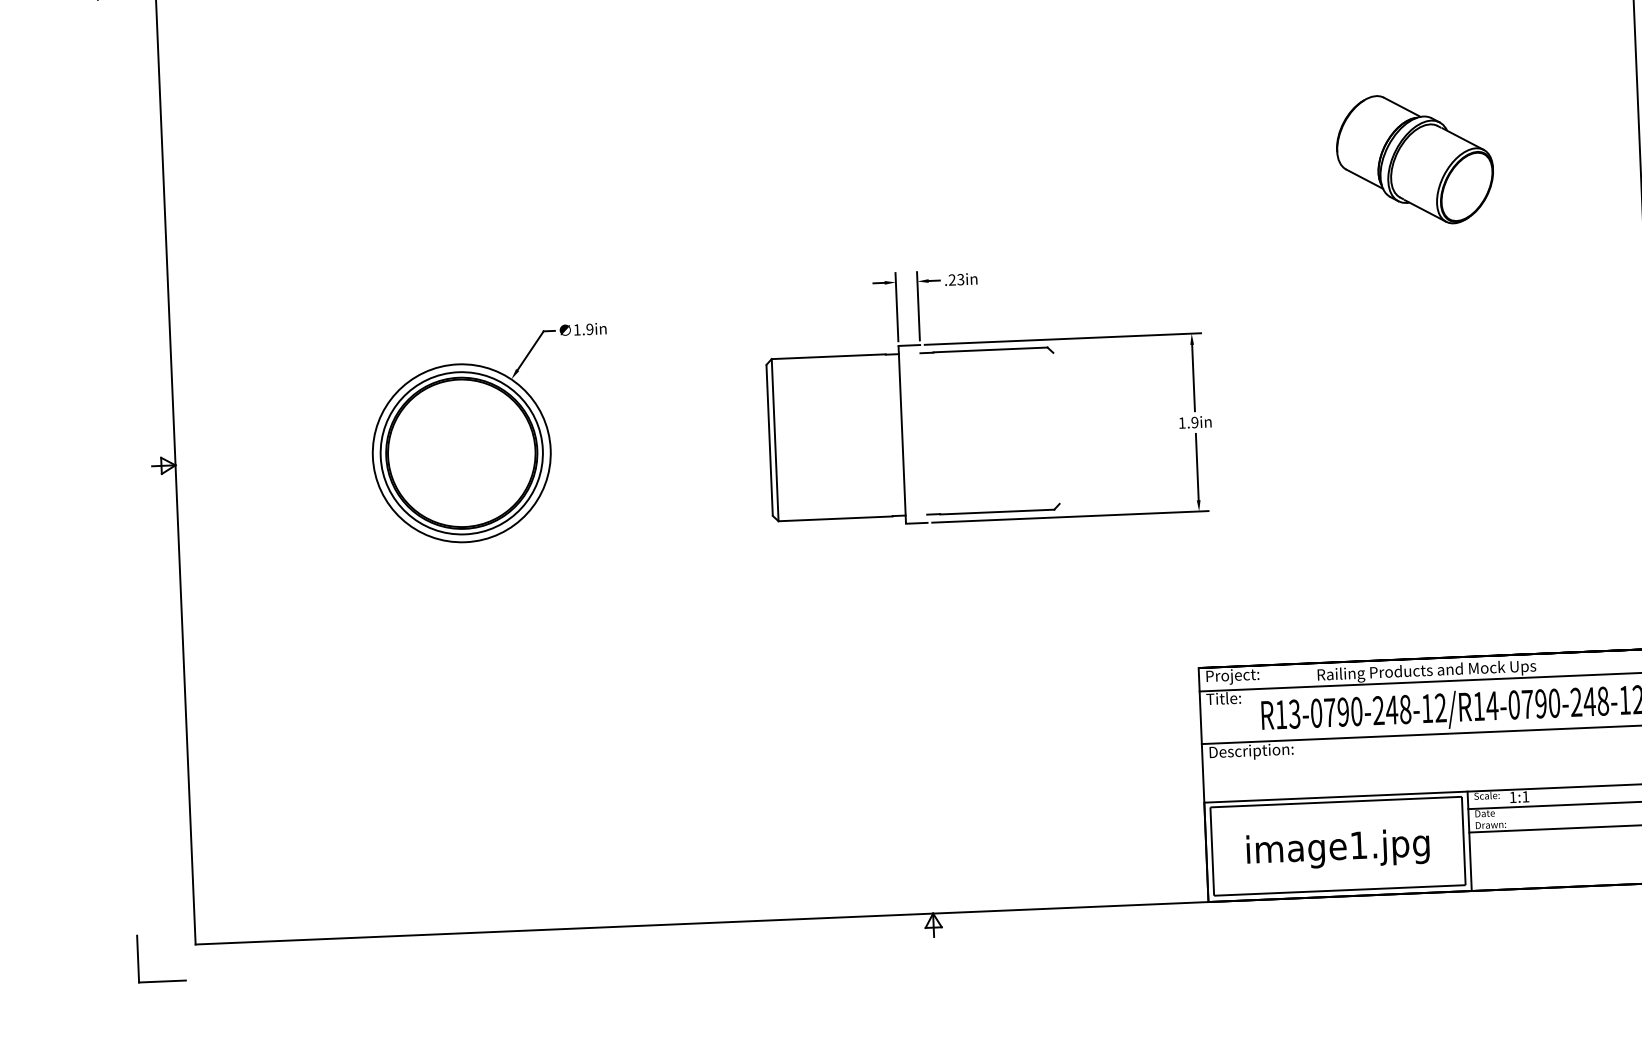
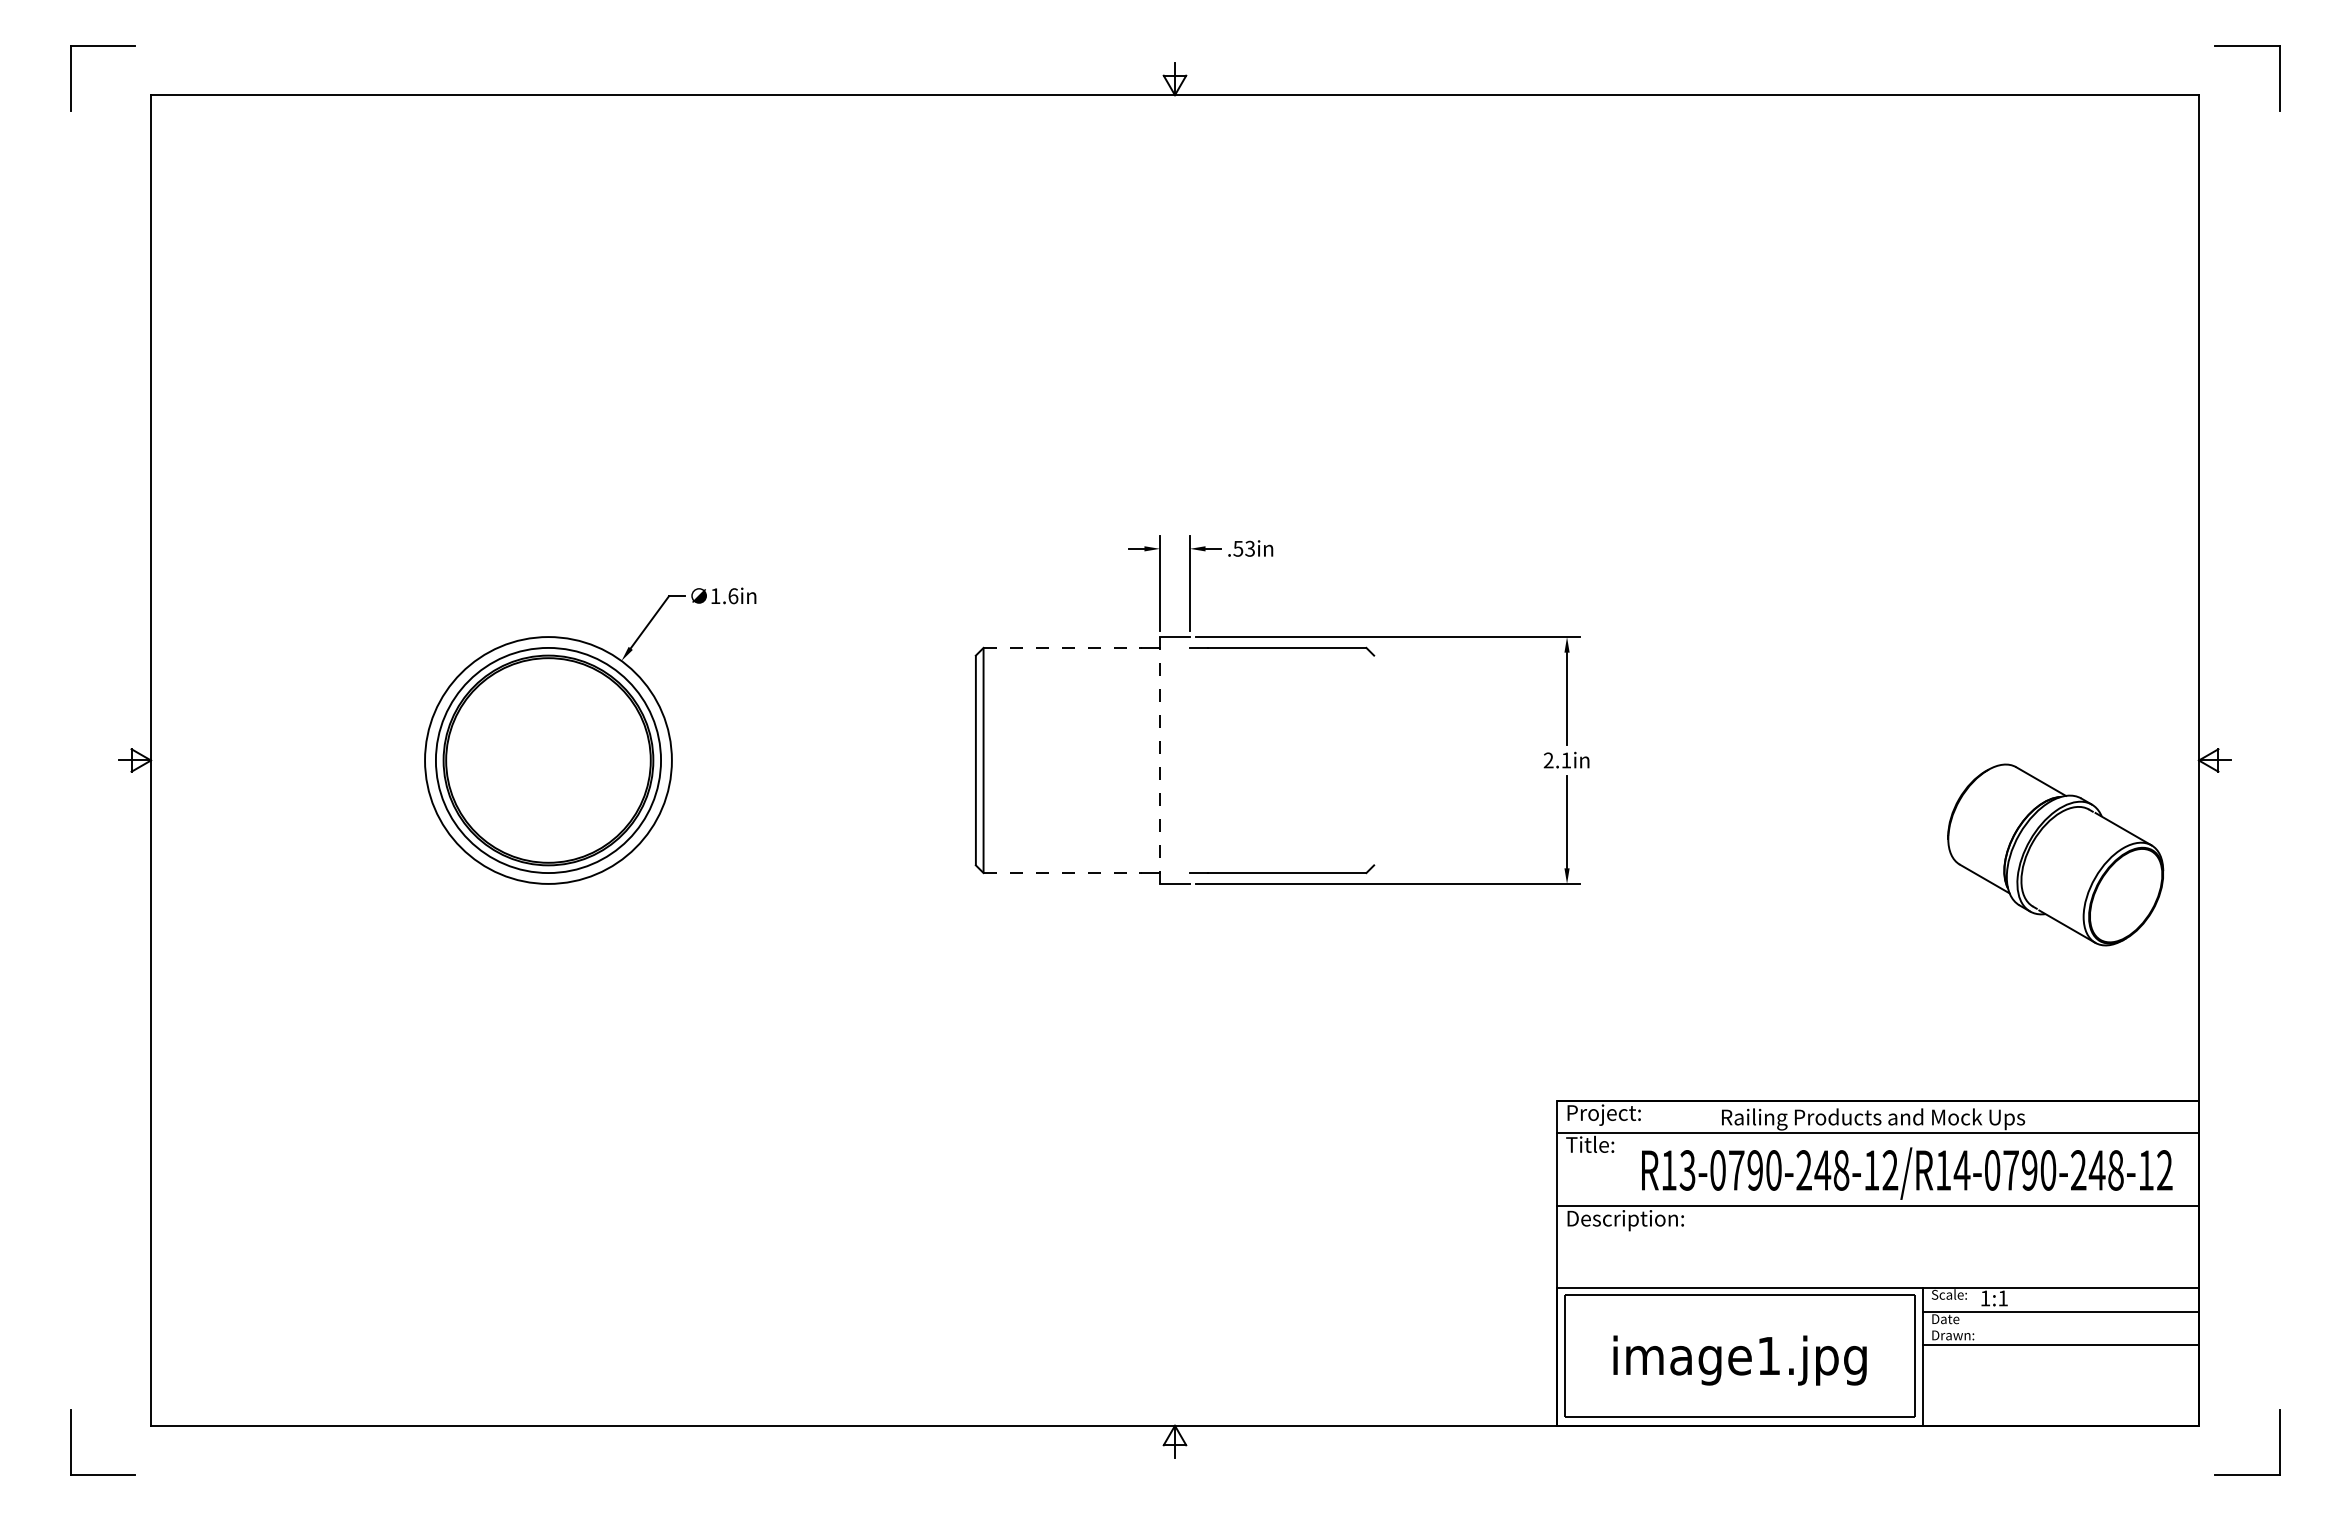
part: (1414, 159) -> (2055, 854), moved
text: (952, 279) -> (1238, 548), .23in -> .53in
text: (590, 329) -> (733, 596), 1.9in -> 1.6in
line: (829, 356) -> (1063, 647), solid -> dashed
text: (1188, 422) -> (1557, 760), 1.9in -> 2.1in
arc: (902, 434) -> (1160, 760), solid -> dashed
line: (836, 519) -> (1063, 873), solid -> dashed

